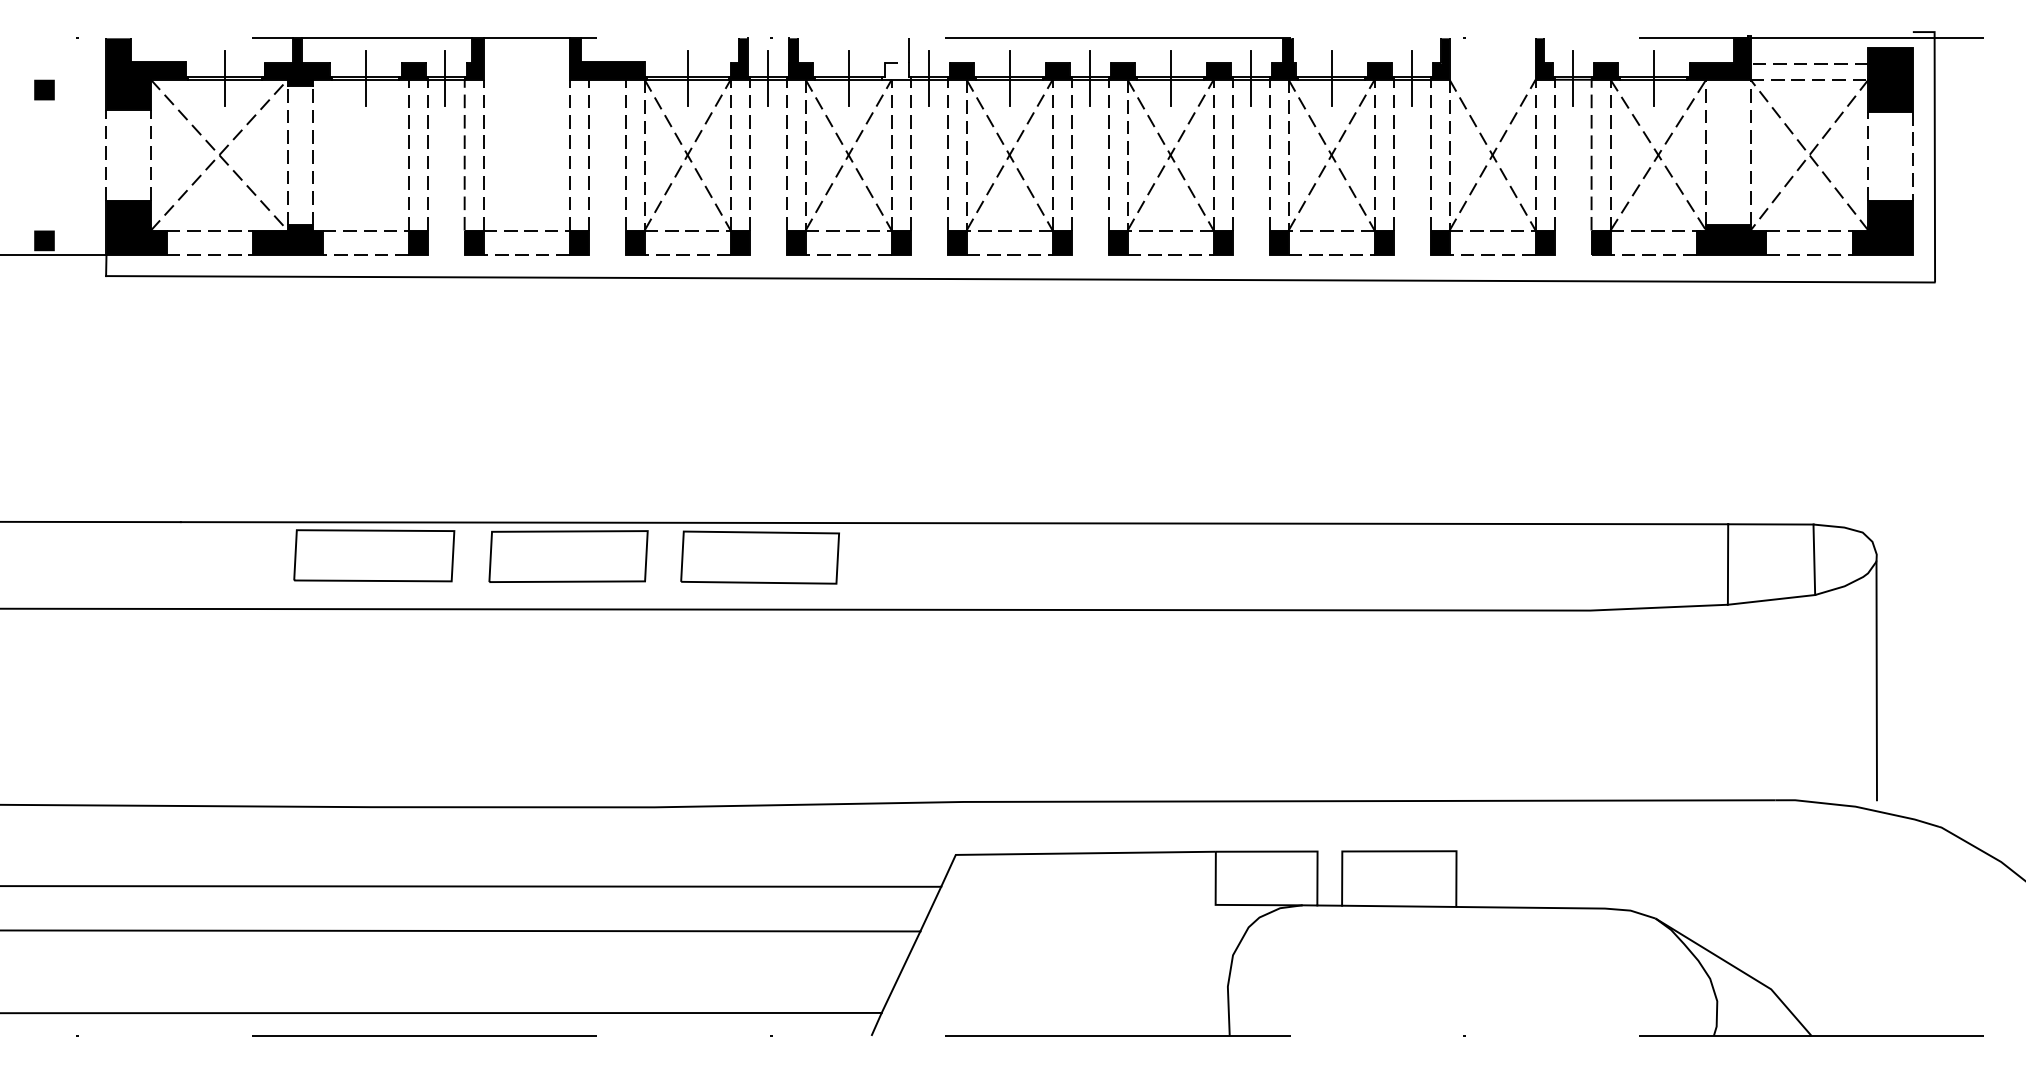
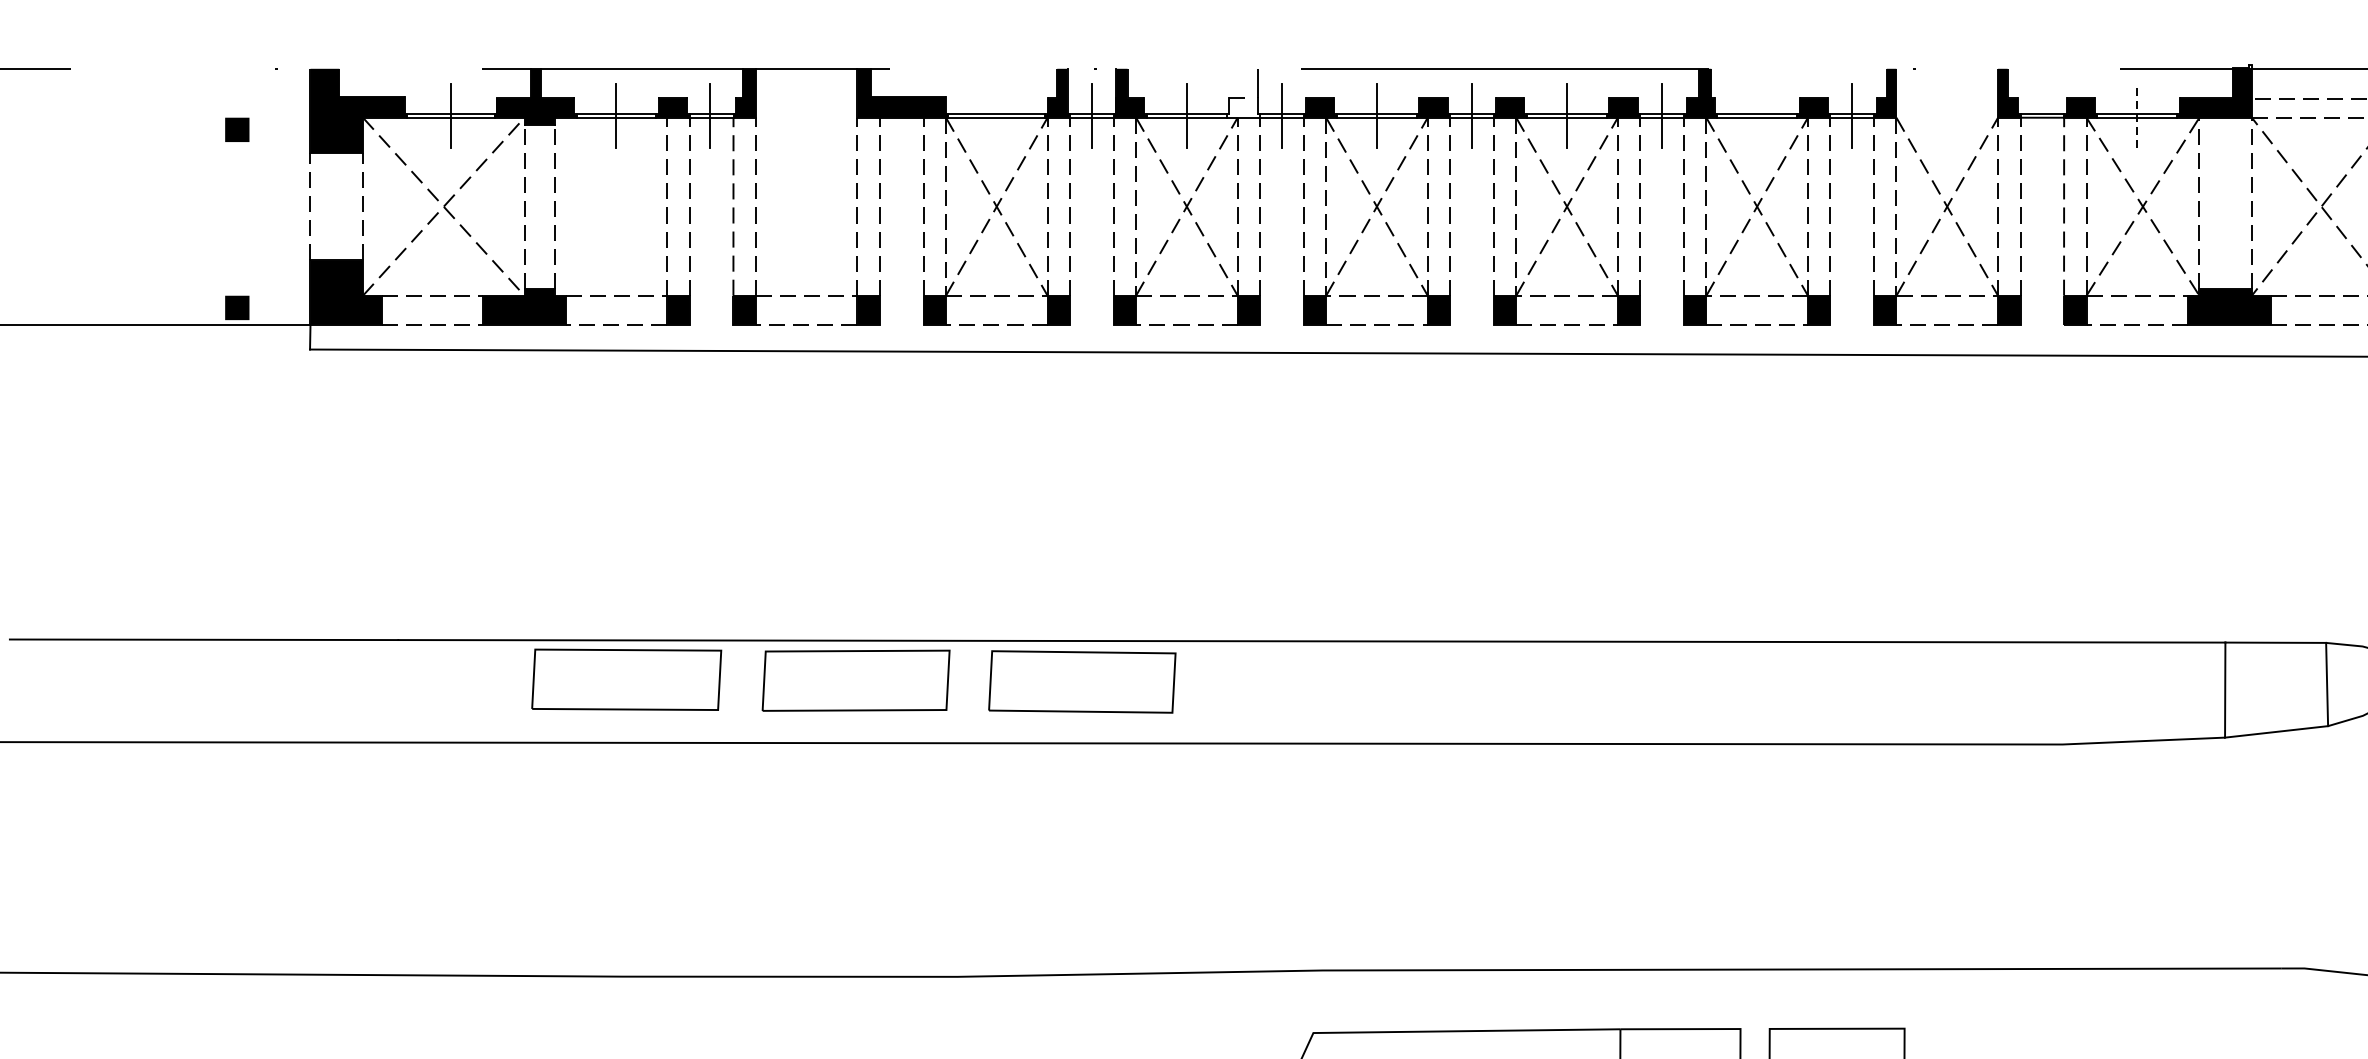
line: (1653, 77) -> (2137, 115), solid -> dashed
line: (687, 78) -> (996, 116), removed
line: (1331, 78) -> (1756, 116), removed
line: (1573, 78) -> (2042, 116), removed

